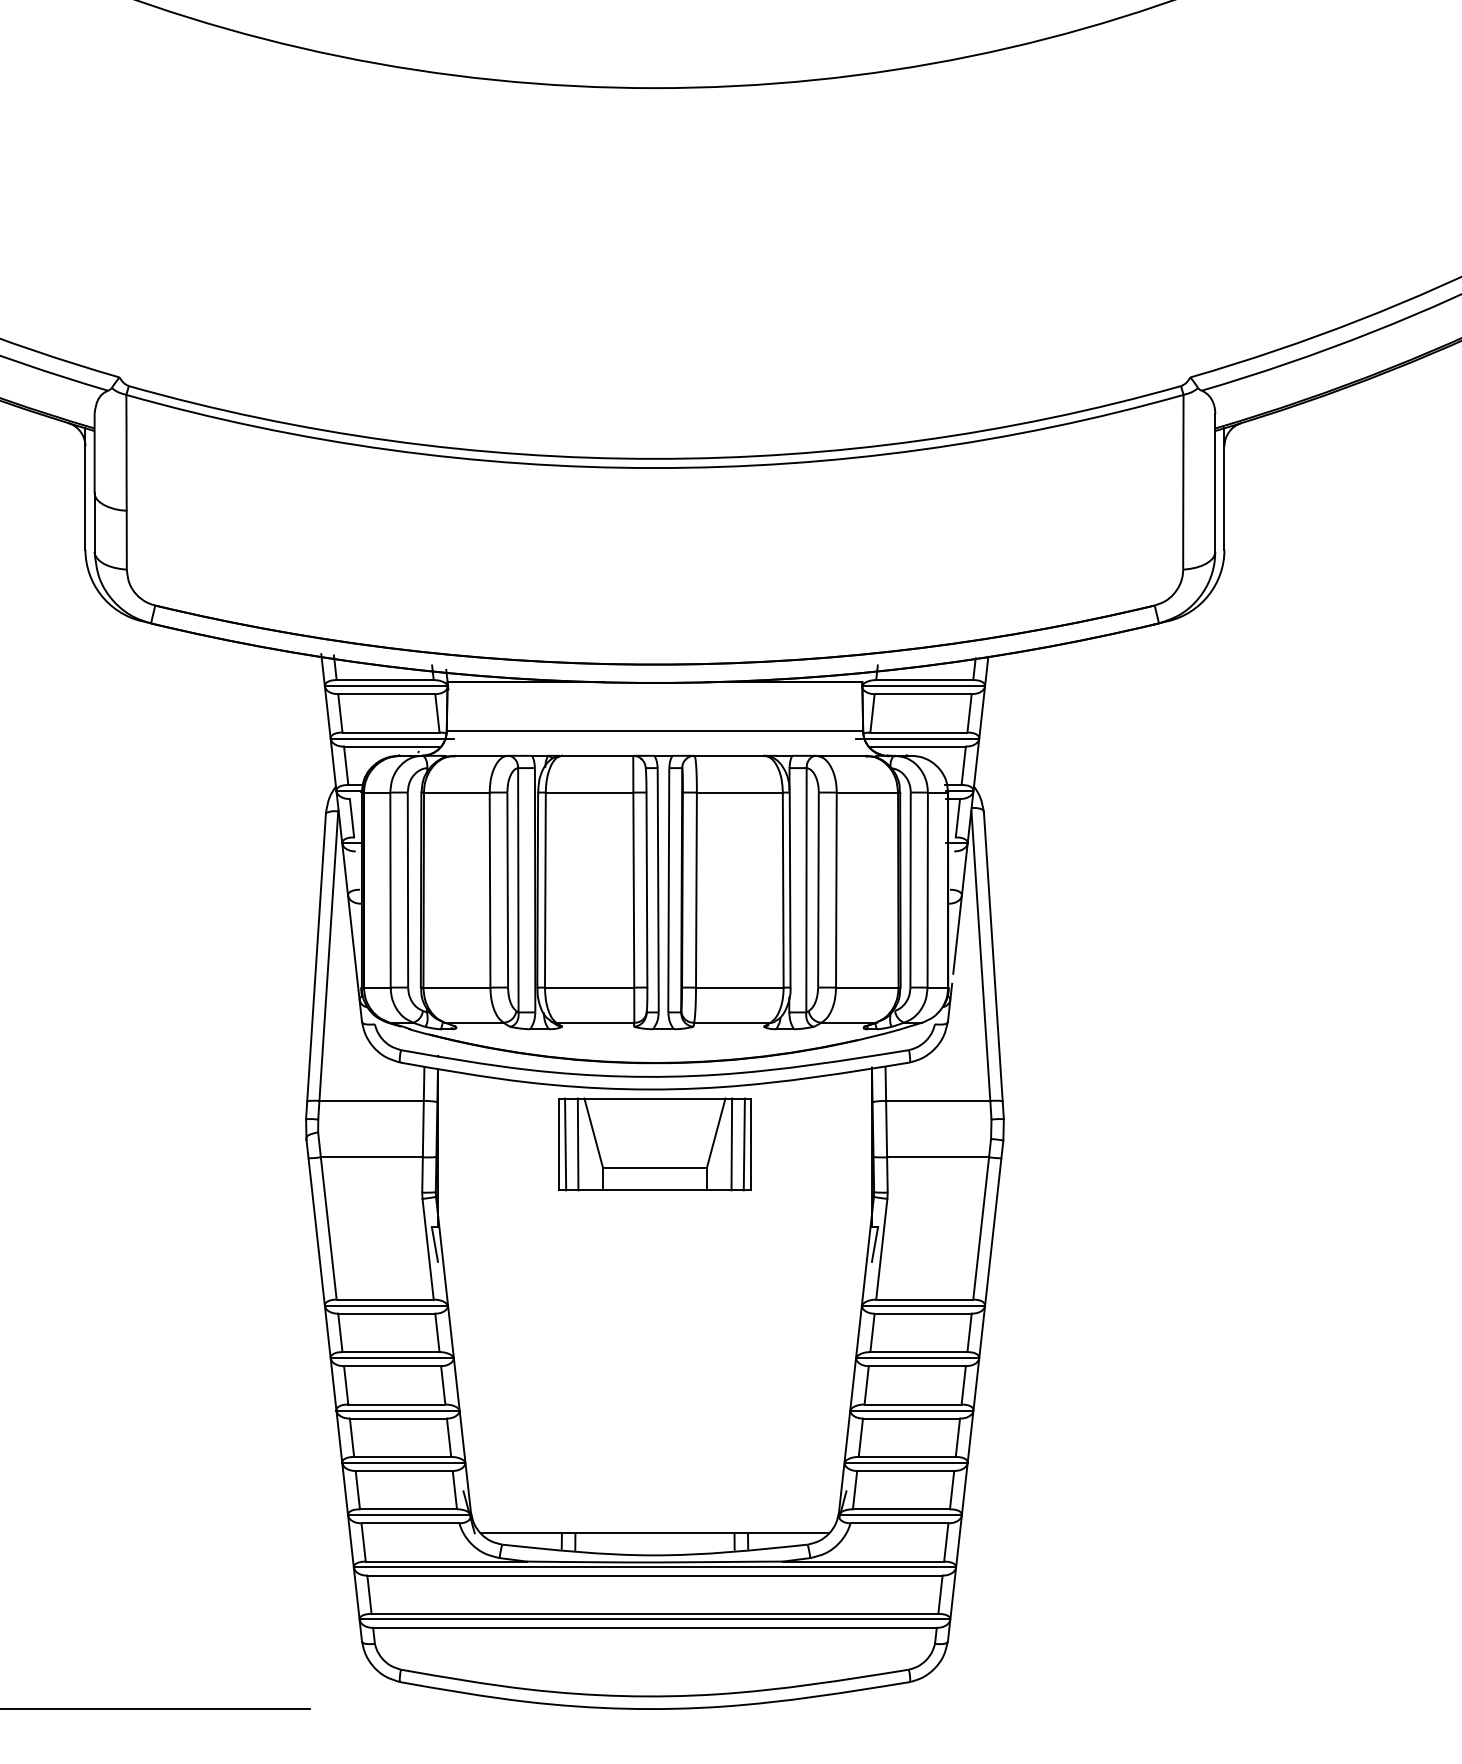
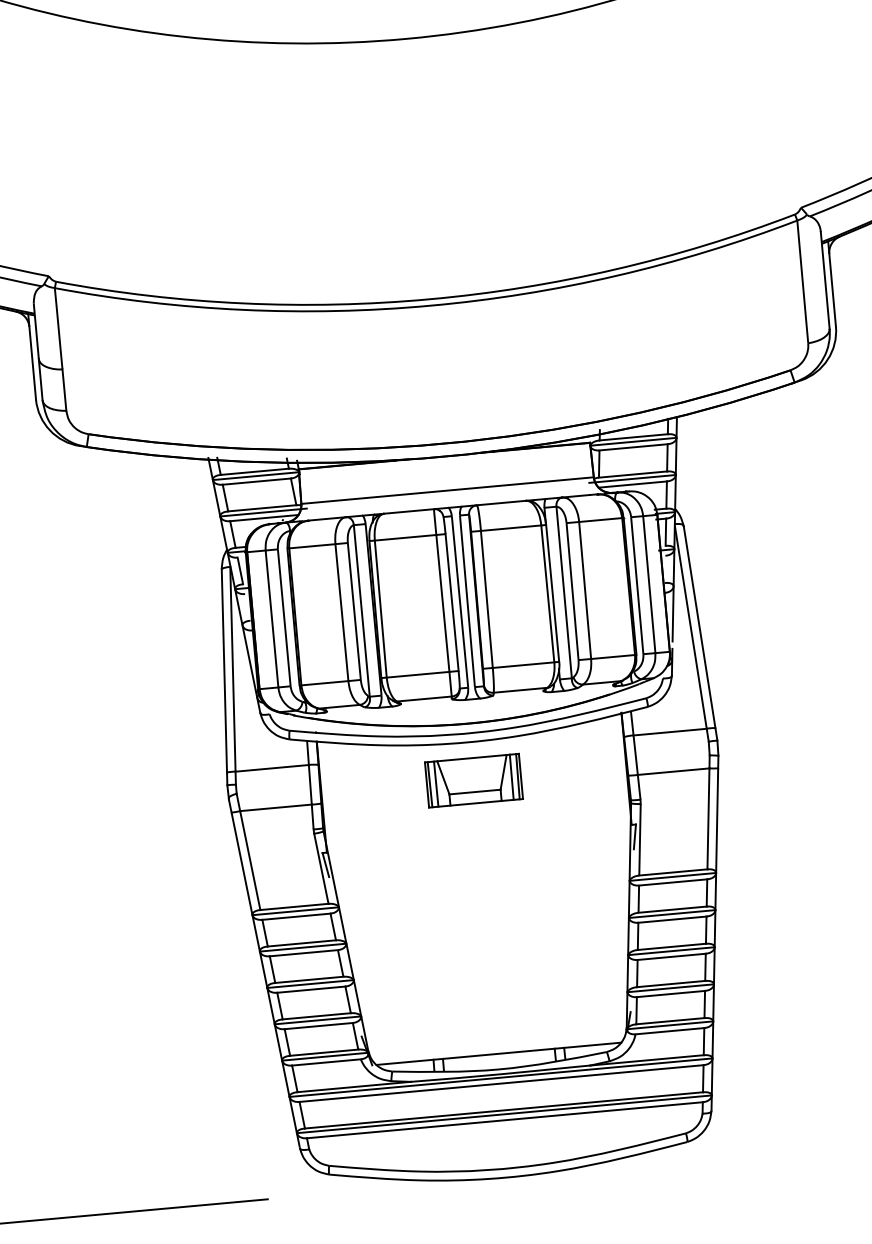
part: (654, 1144) -> (473, 780), size x0.7

